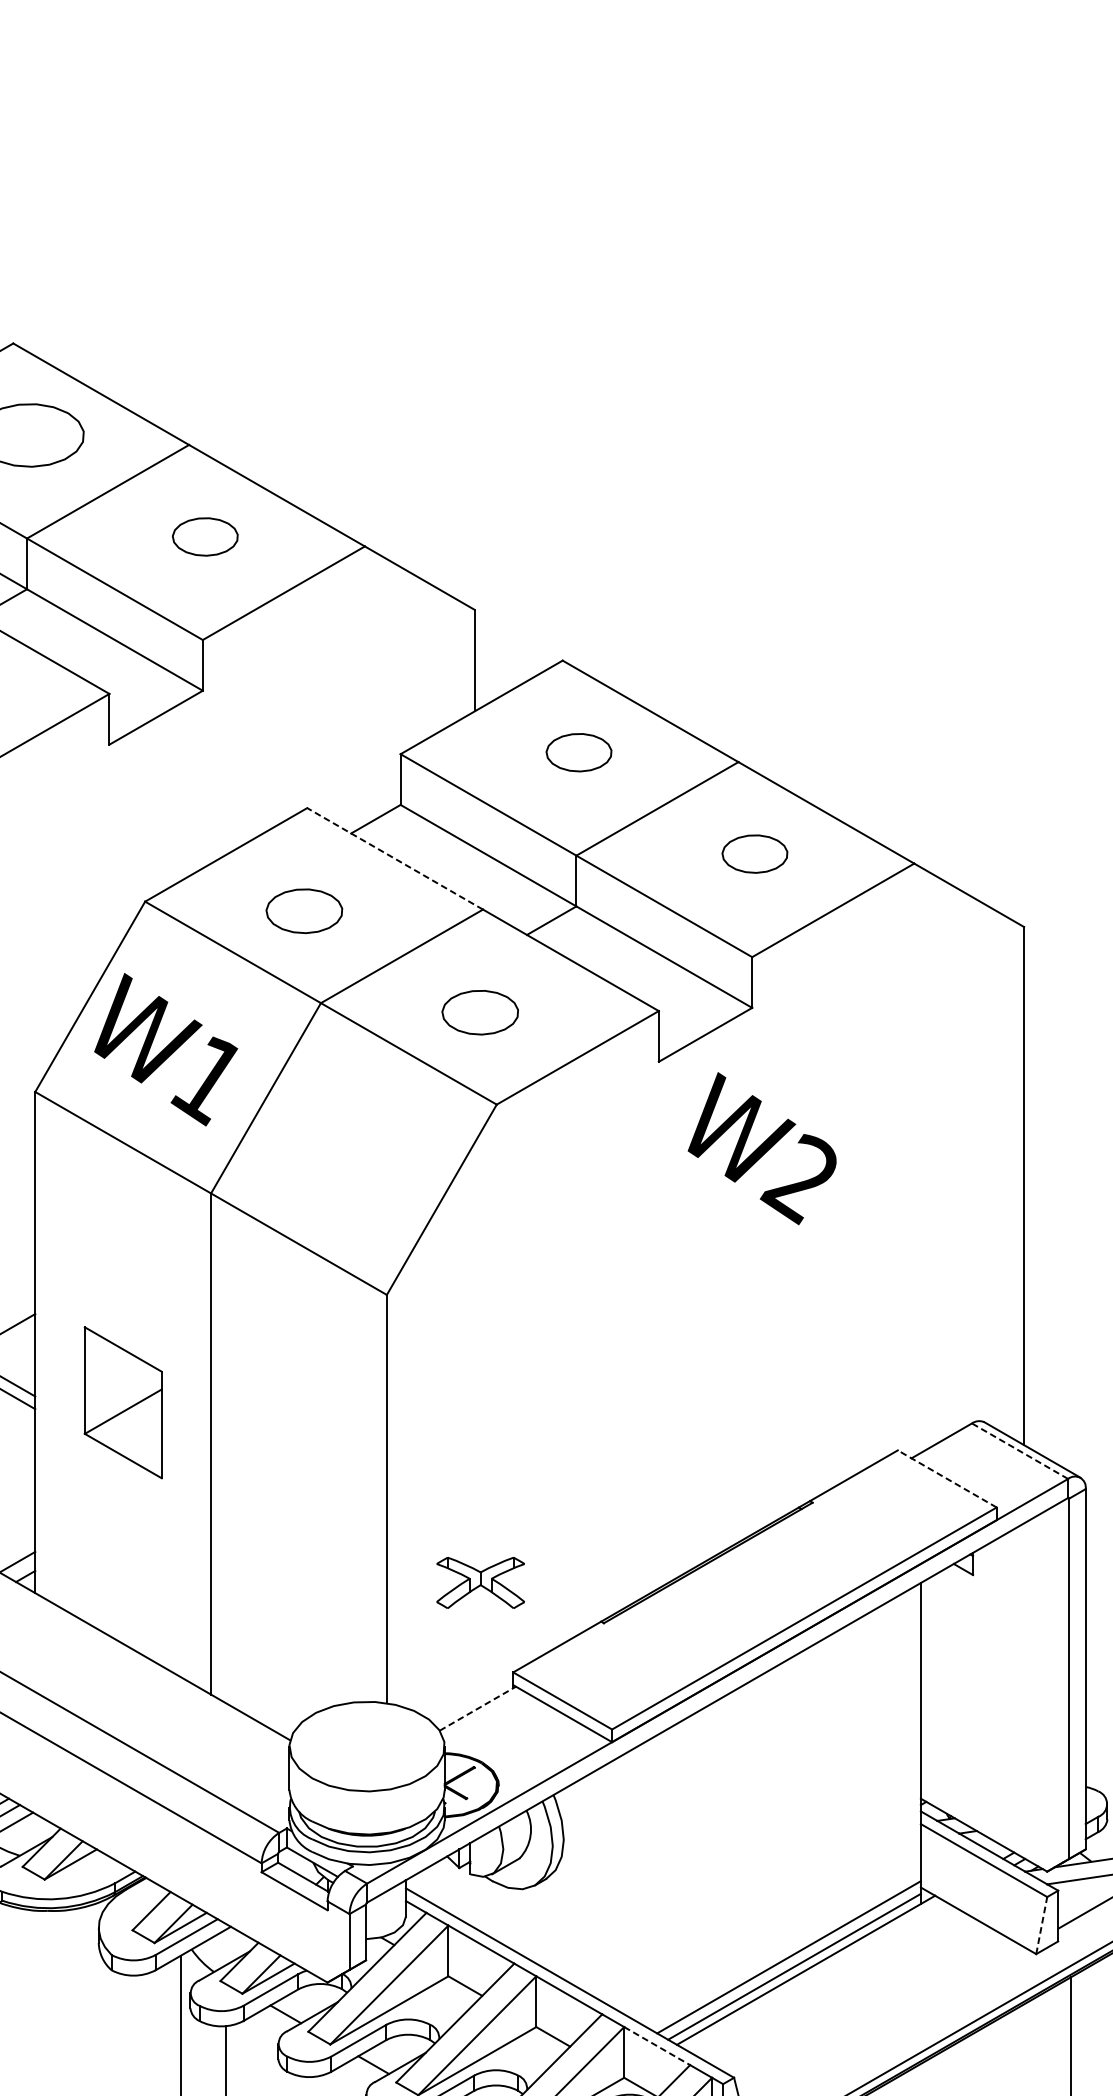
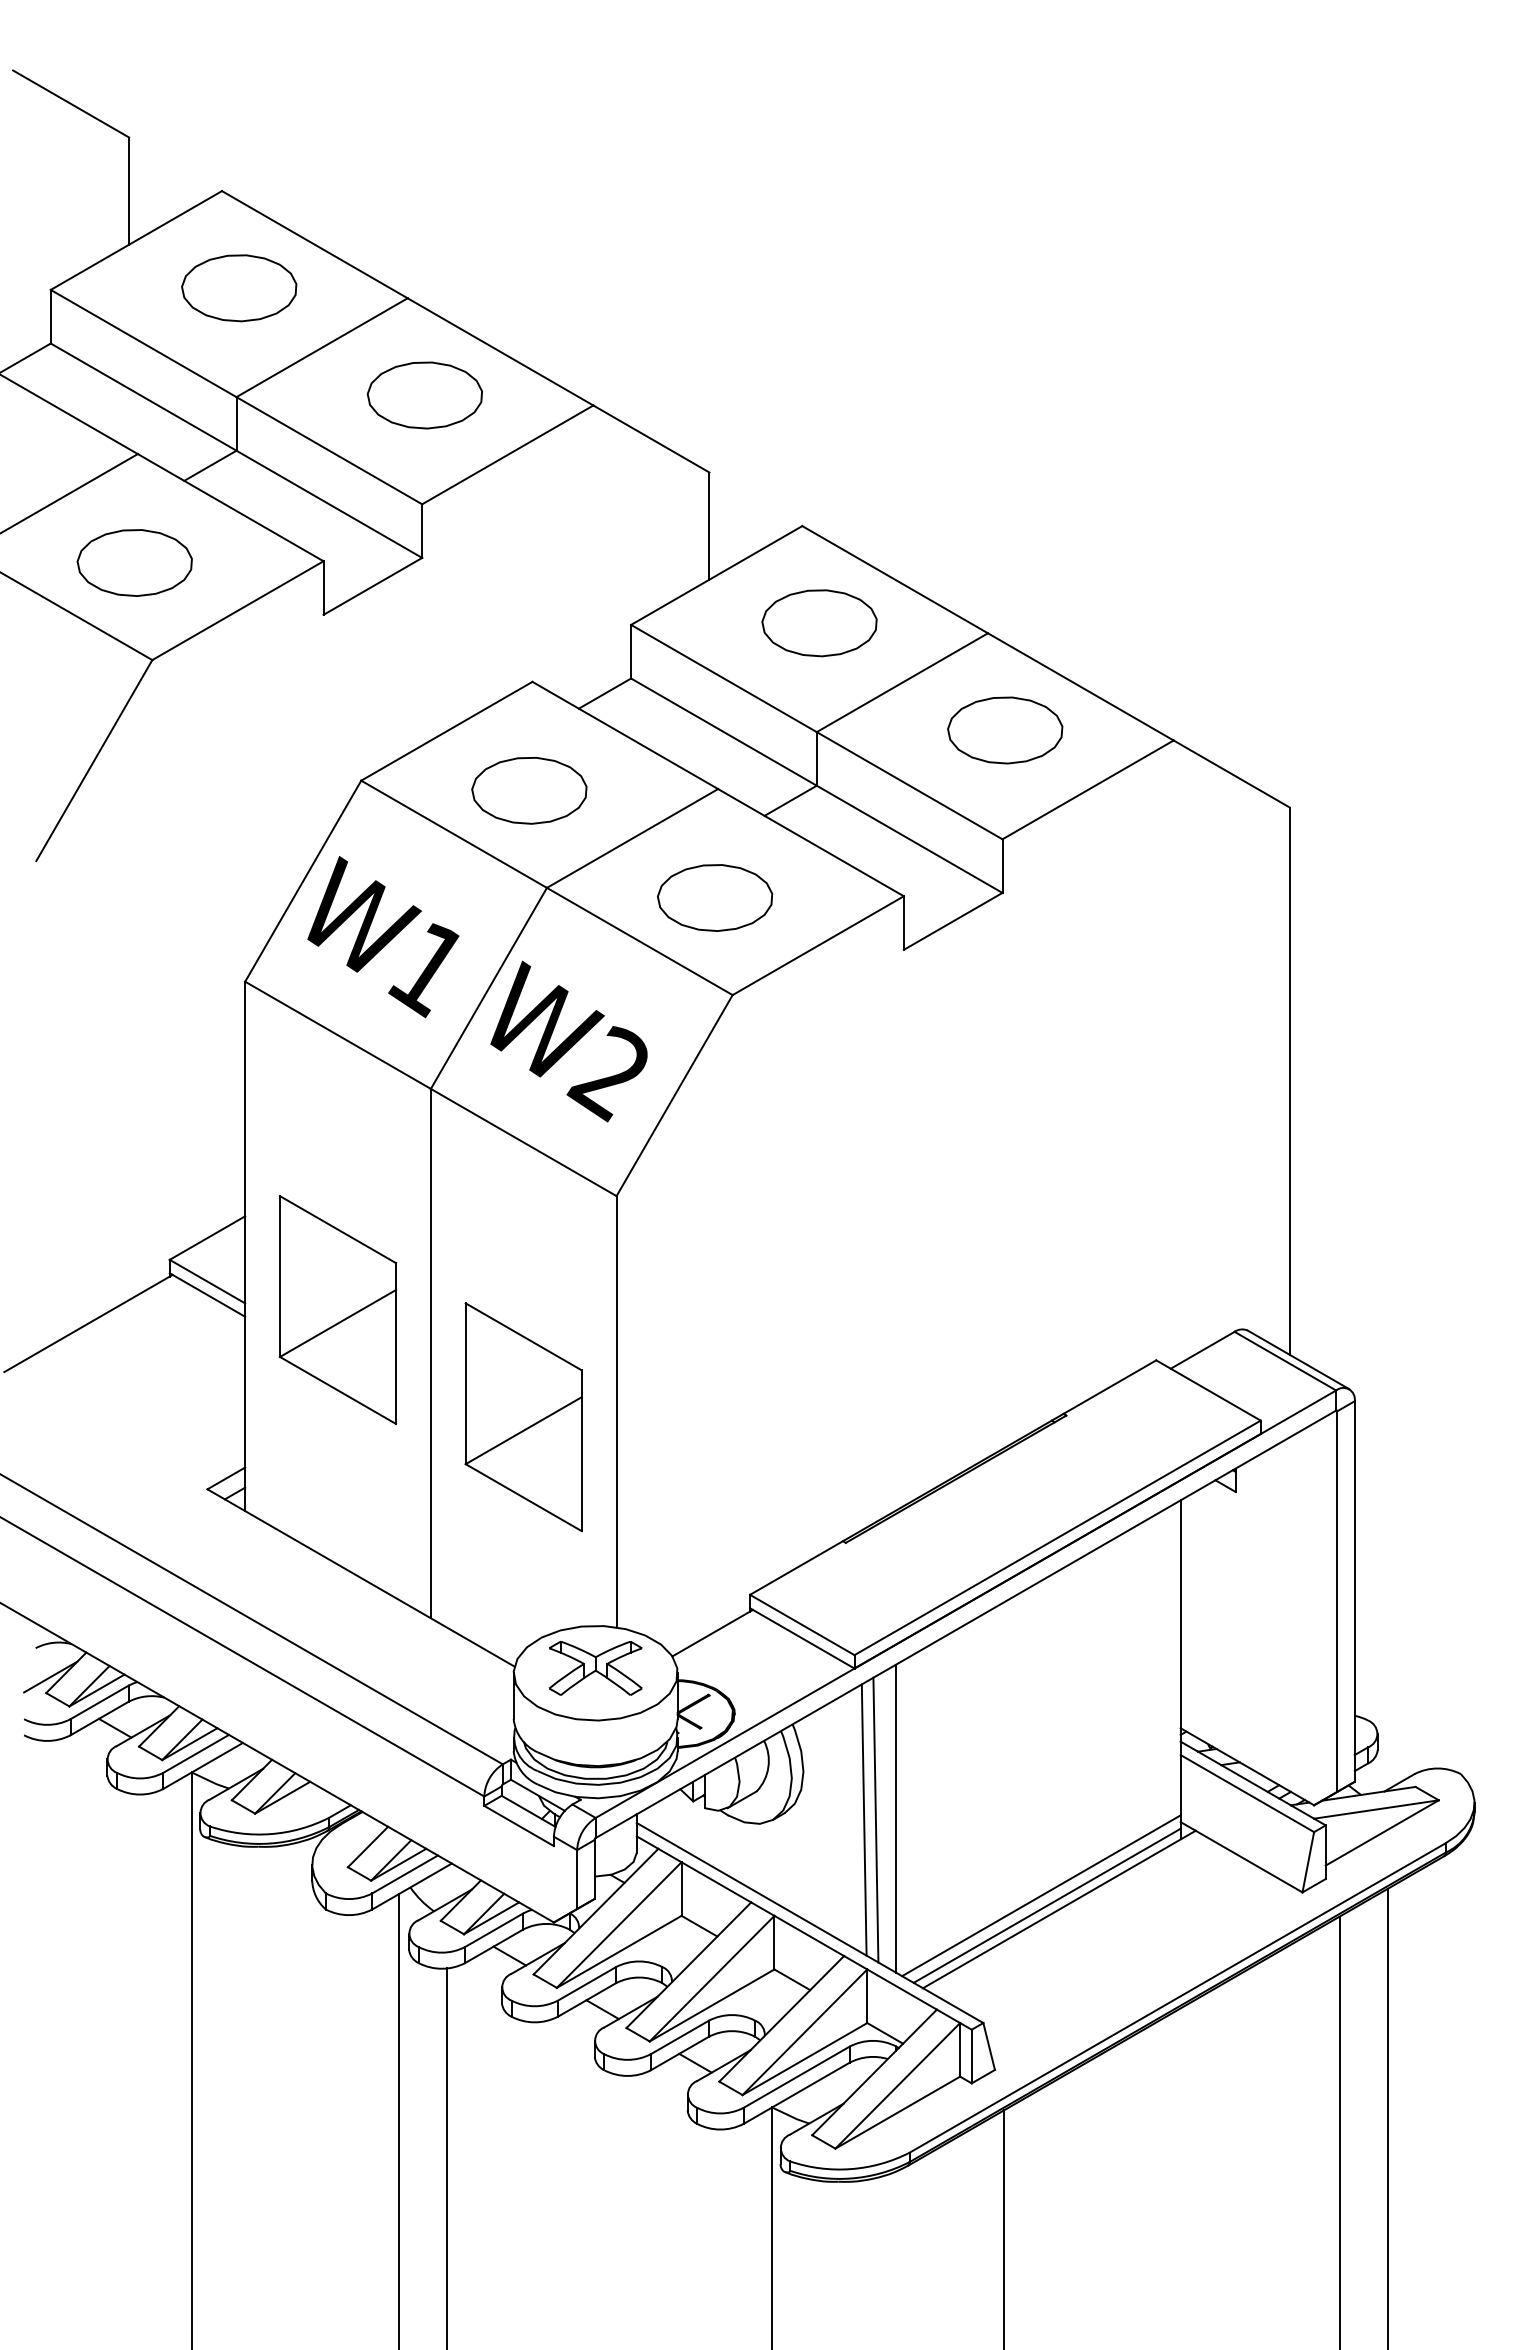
part: (205, 536) -> (424, 395), size x1.67
part: (578, 752) -> (819, 623), size x1.67
part: (755, 854) -> (1005, 730), size x1.67
line: (394, 858) -> (624, 735), dashed -> solid
part: (304, 910) -> (529, 790), size x1.43
part: (480, 1012) -> (715, 897), size x1.43
text: (761, 1148) -> (568, 1041), moved
part: (123, 1402) -> (338, 1309), size x1.43
line: (1020, 1451) -> (1285, 1361), dashed -> solid
line: (947, 1478) -> (1208, 1390), dashed -> solid
part: (298, 1504) -> (523, 1417), added
part: (480, 1583) -> (595, 1668), moved
line: (478, 1708) -> (713, 1632), dashed -> solid
line: (651, 1884) -> (896, 1818), added
line: (620, 1885) -> (863, 1819), added
line: (631, 1885) -> (875, 1819), added
line: (1041, 1925) -> (1308, 1862), dashed -> solid
line: (657, 2046) -> (902, 1989), dashed -> solid

